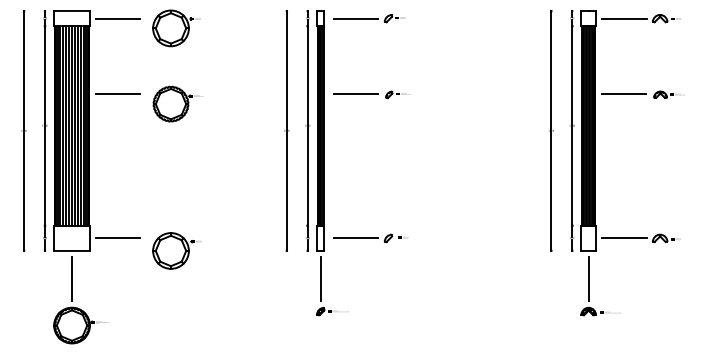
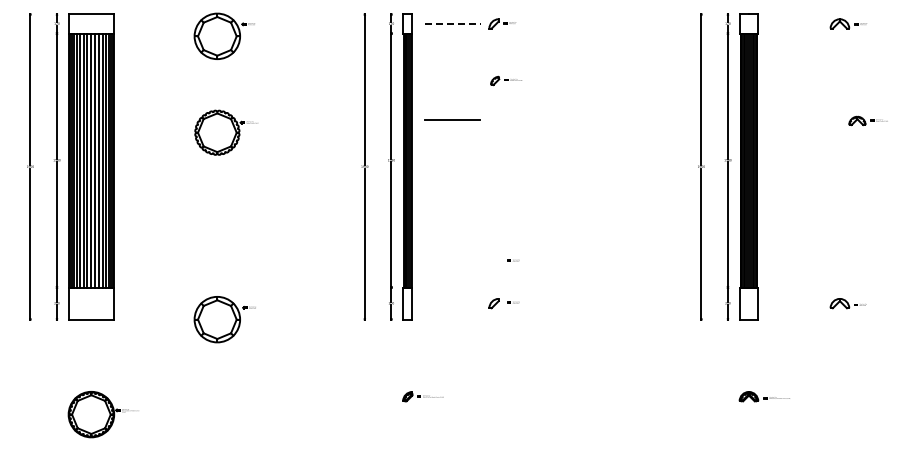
line: (118, 18) -> (150, 23), removed
line: (356, 18) -> (453, 23), solid -> dashed
line: (624, 18) -> (794, 23), removed
line: (117, 94) -> (149, 120), removed
part: (397, 94) -> (505, 80), moved
line: (623, 94) -> (793, 120), removed
part: (668, 94) -> (867, 120), moved
part: (403, 204) -> (513, 260), added
line: (118, 238) -> (150, 303), removed
line: (356, 238) -> (453, 303), removed
line: (624, 238) -> (794, 303), removed
line: (72, 279) -> (91, 355), removed
line: (320, 279) -> (407, 355), removed
line: (588, 279) -> (748, 355), removed

